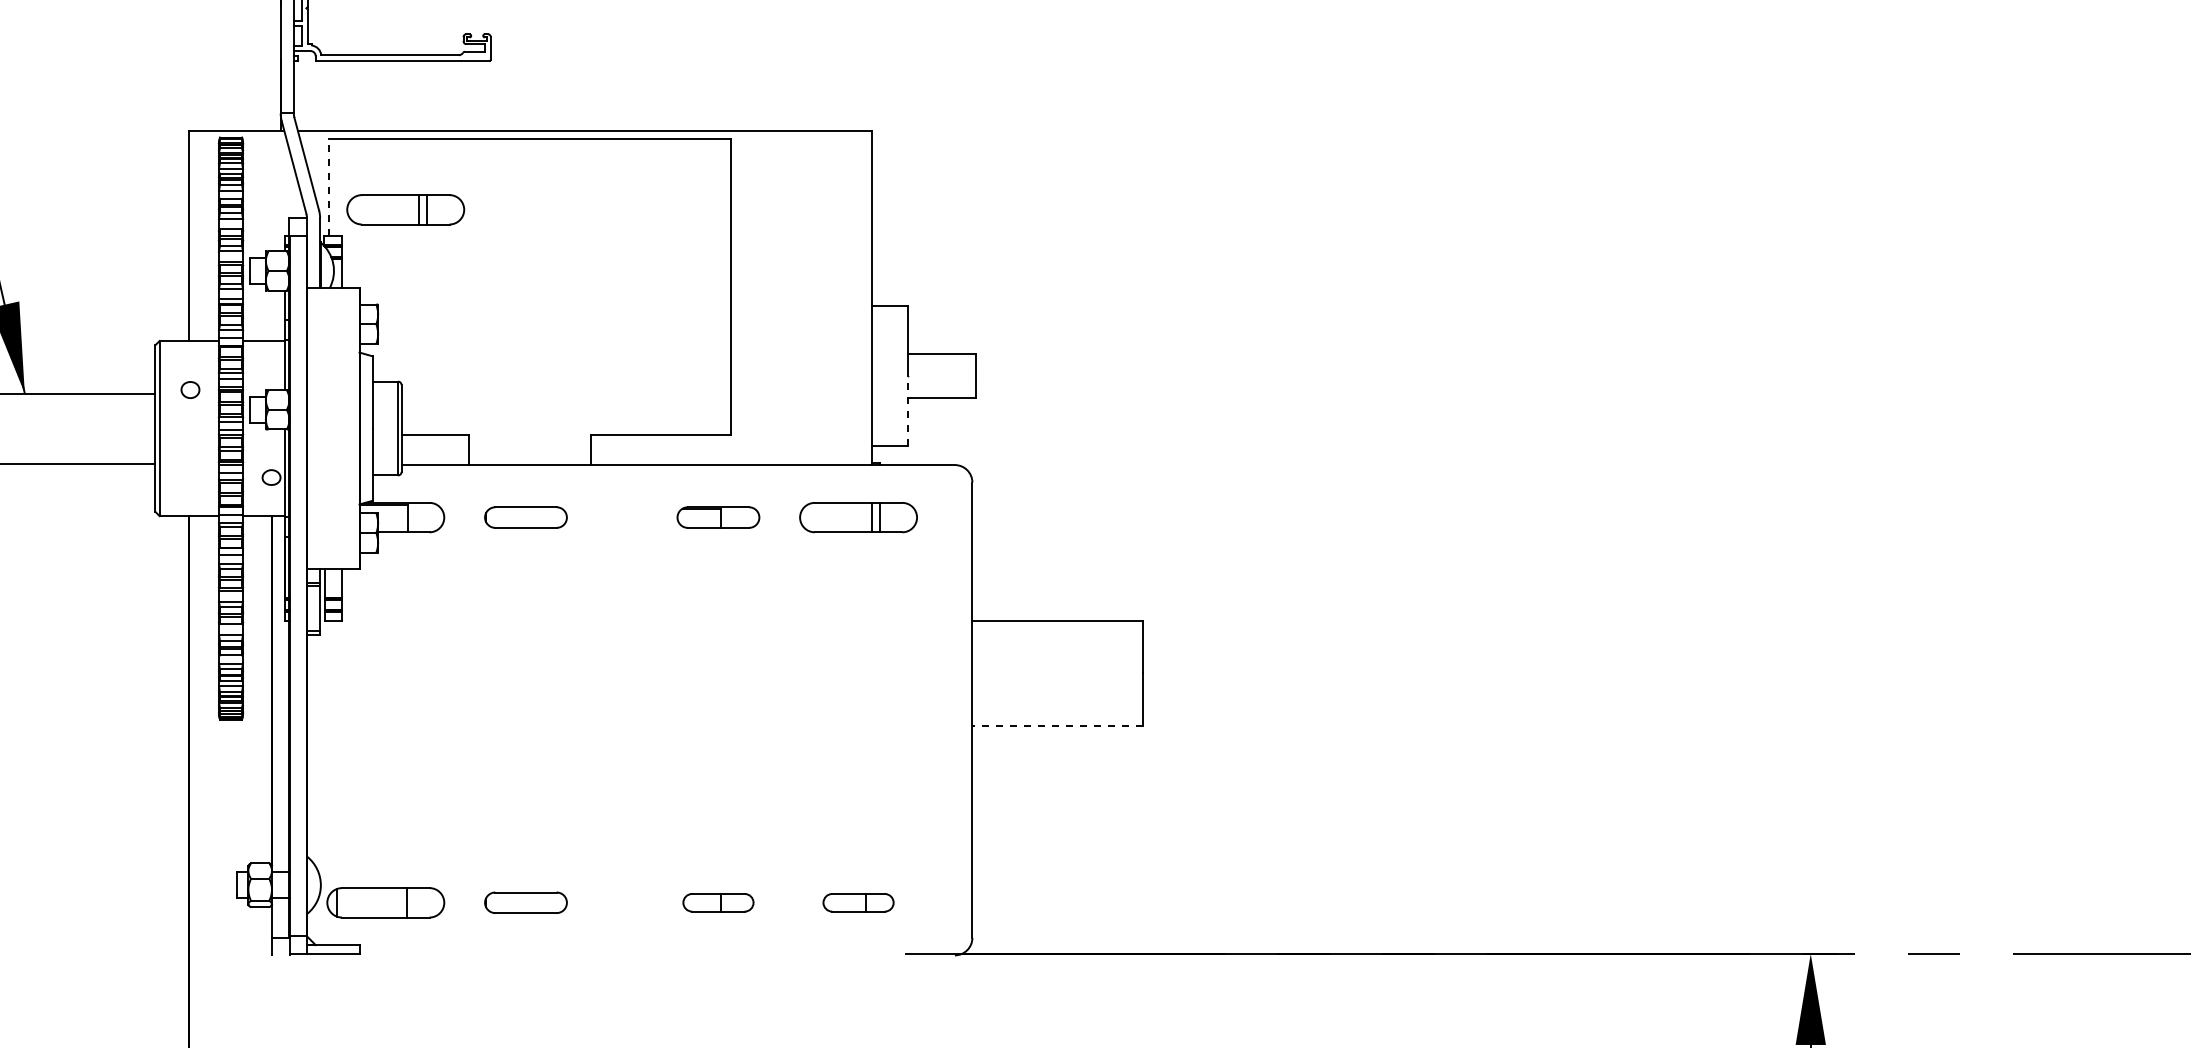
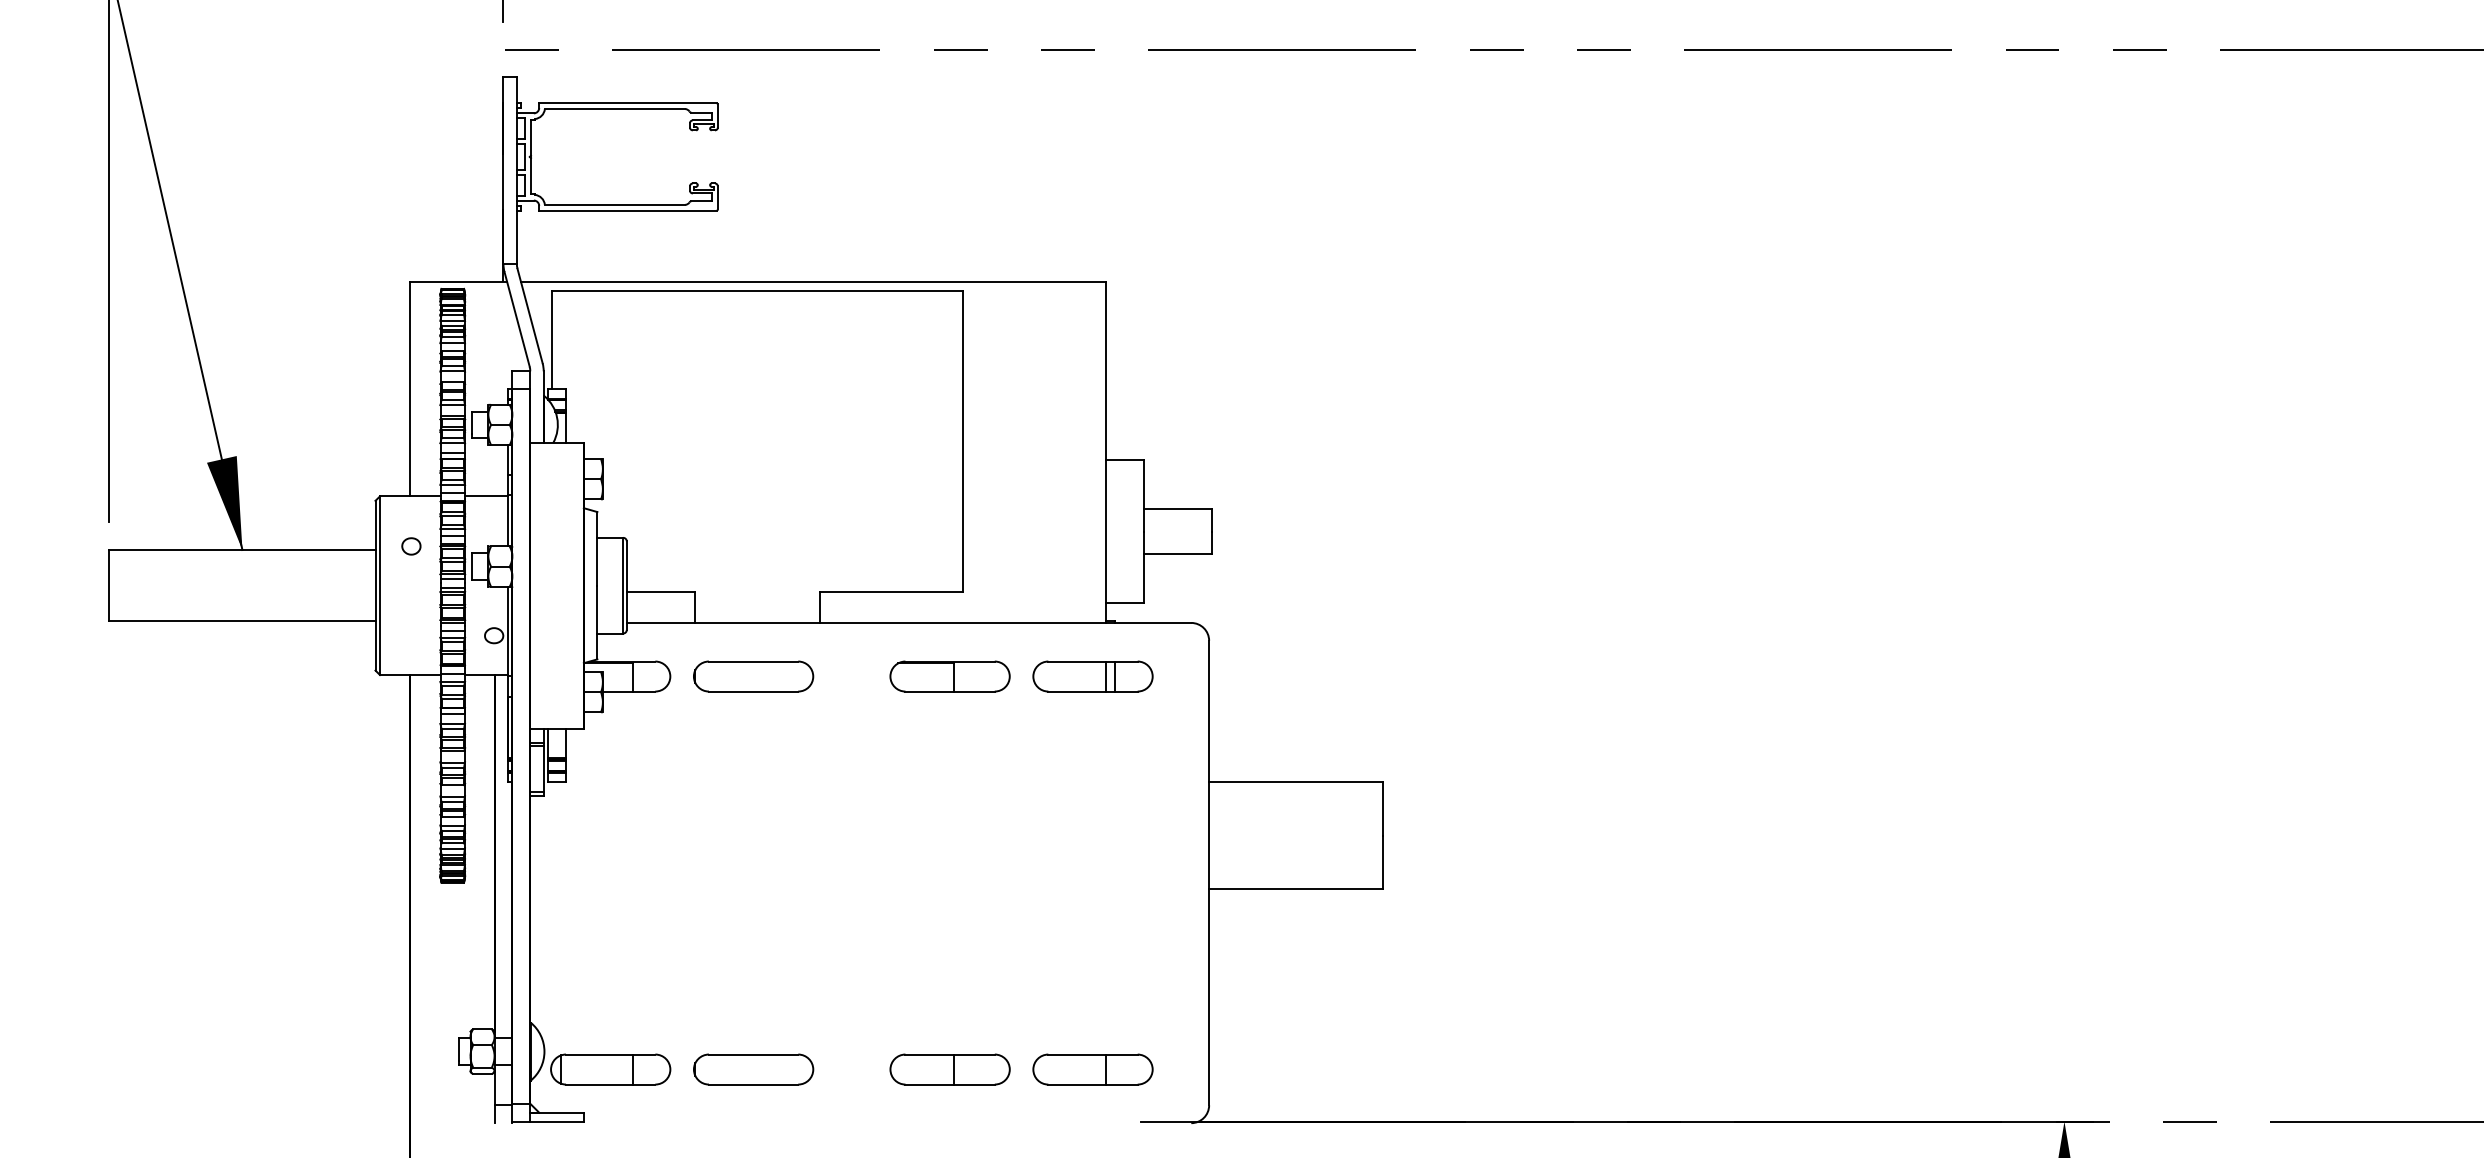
line: (328, 187) -> (552, 339), dashed -> solid
part: (405, 209) -> (630, 362), removed
line: (908, 410) -> (1143, 567), dashed -> solid
part: (525, 517) -> (753, 676), size x1.43
part: (717, 517) -> (949, 676), size x1.43
line: (1057, 726) -> (1295, 889), dashed -> solid
part: (525, 902) -> (753, 1069), size x1.43
part: (717, 902) -> (949, 1069), size x1.67
part: (858, 902) -> (1092, 1069), size x1.67

